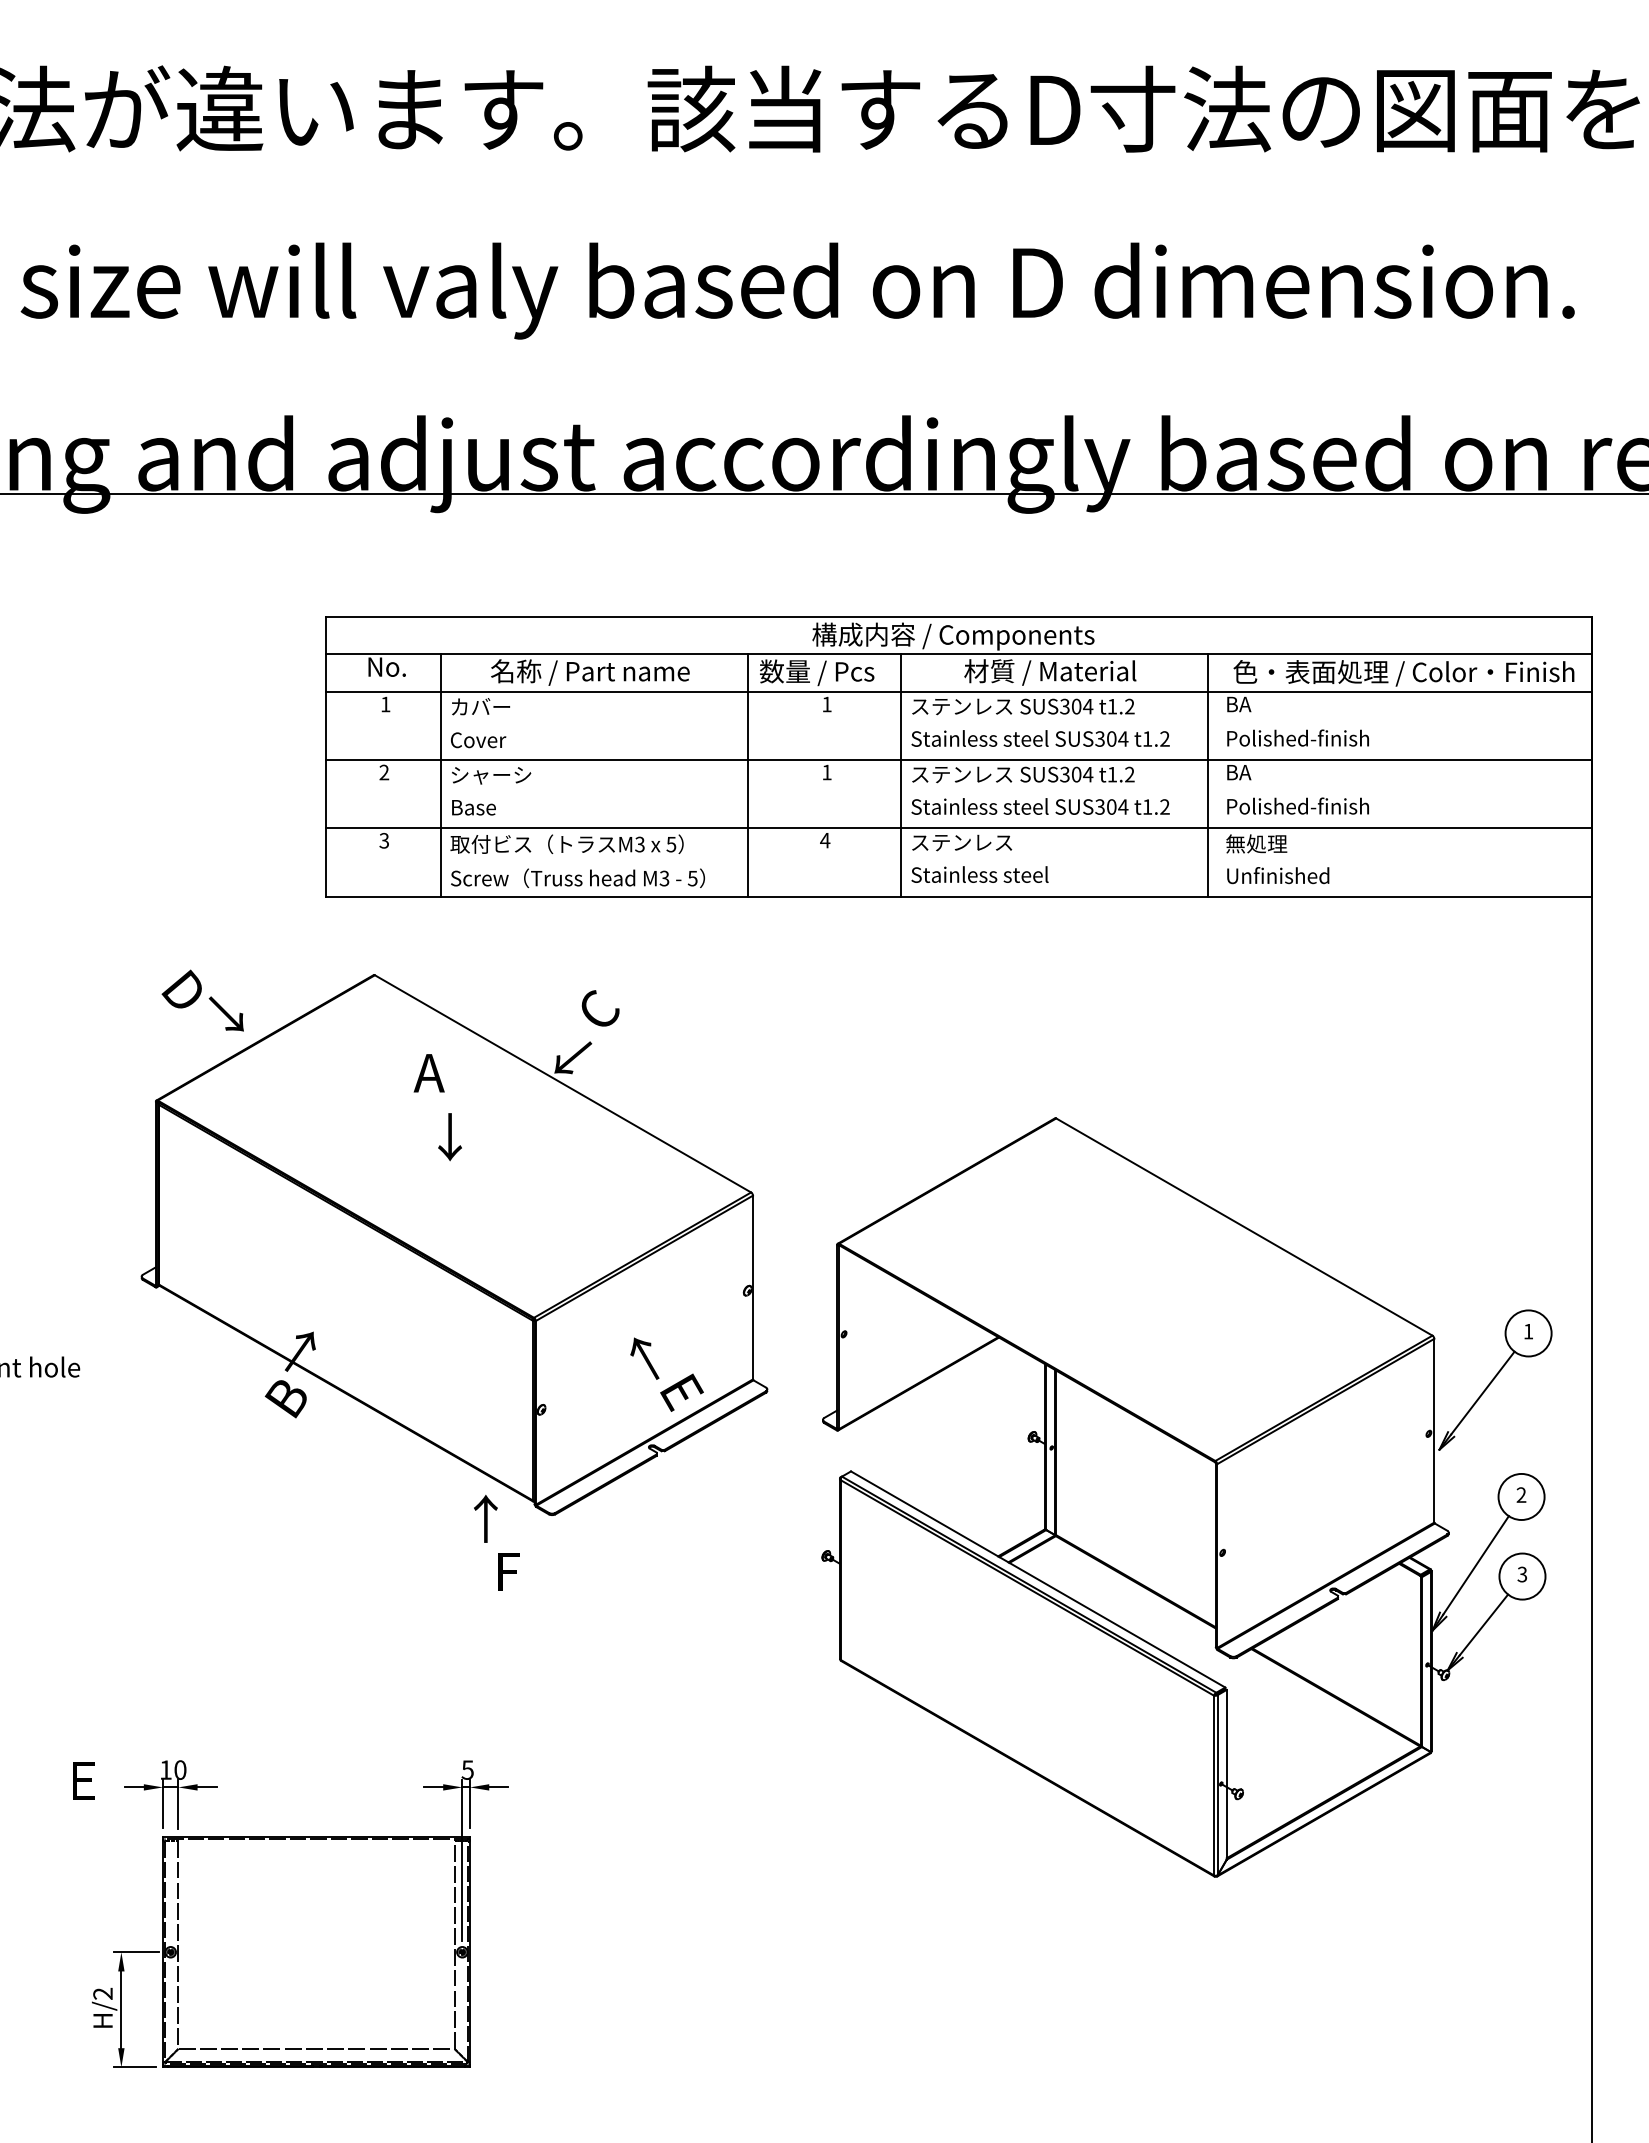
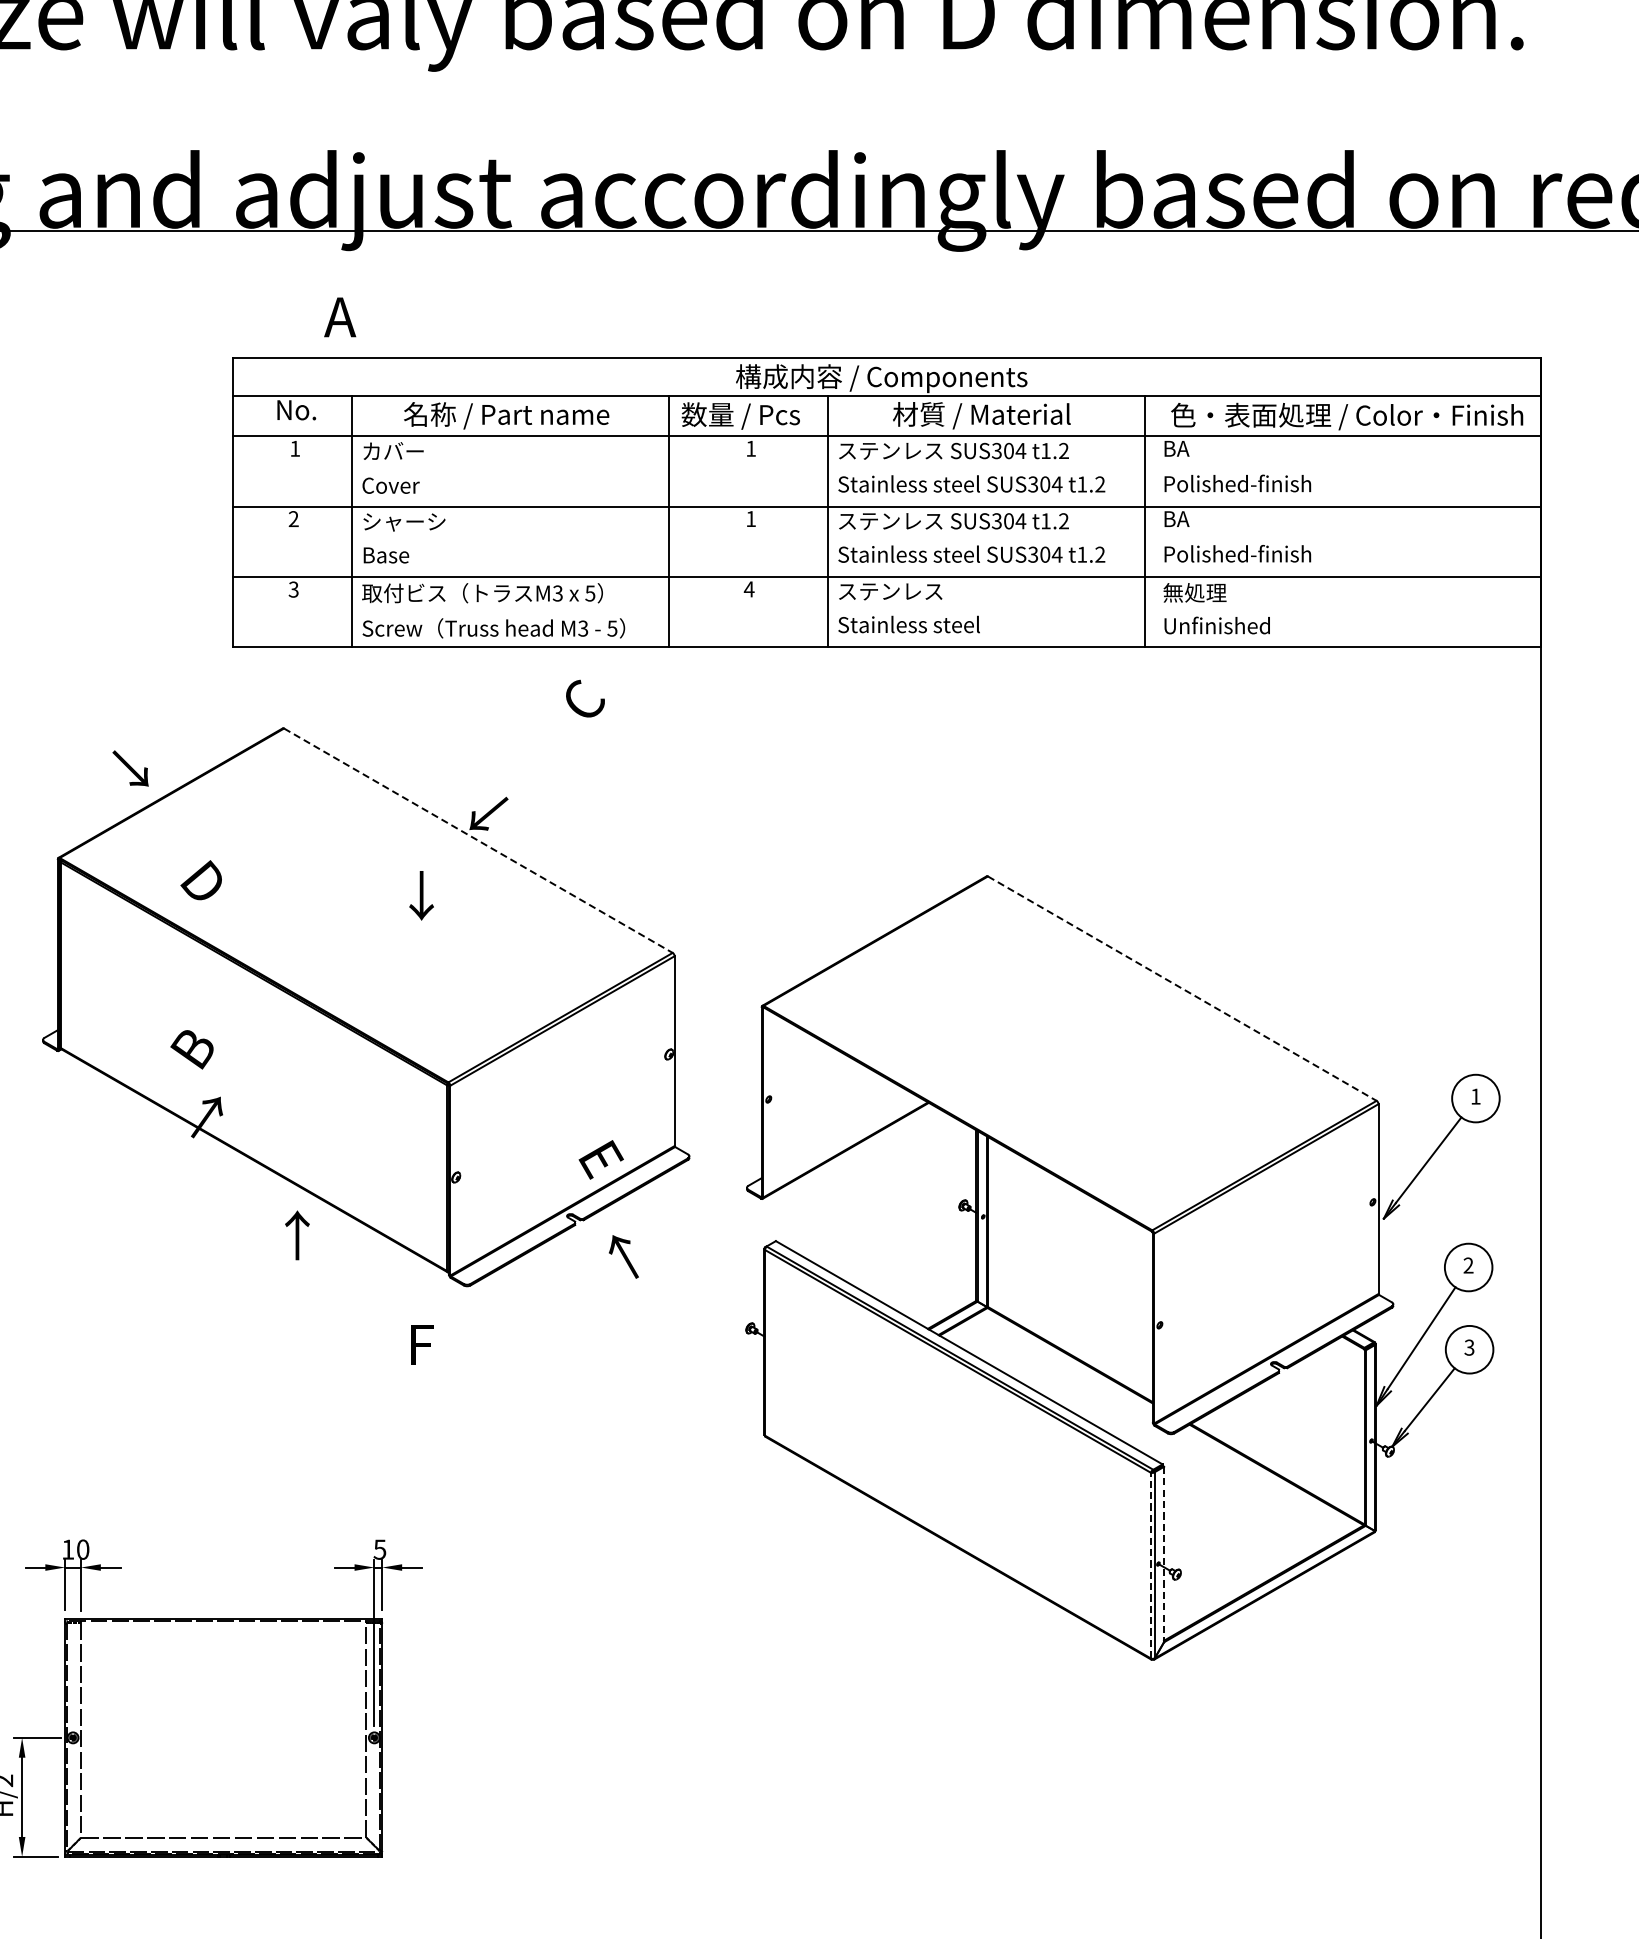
text: (181, 988) -> (200, 879), moved
text: (600, 1008) -> (585, 698), moved
text: (428, 1073) -> (339, 317), moved
line: (563, 1084) -> (478, 841), solid -> dashed
text: (449, 1137) -> (421, 896), moved
line: (1244, 1227) -> (1182, 989), solid -> dashed
text: (644, 1358) -> (623, 1256), moved
text: (285, 1399) -> (191, 1050), moved
text: (485, 1518) -> (297, 1234), moved
line: (1226, 1774) -> (1163, 1554), solid -> dashed
line: (1213, 1785) -> (1150, 1565), solid -> dashed

